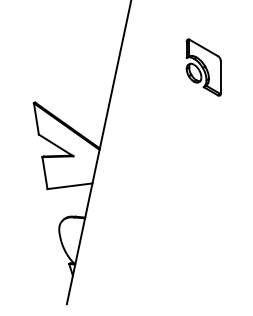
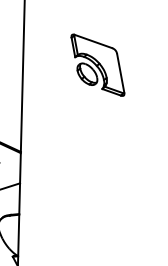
part: (203, 67) -> (97, 65), size x1.4

